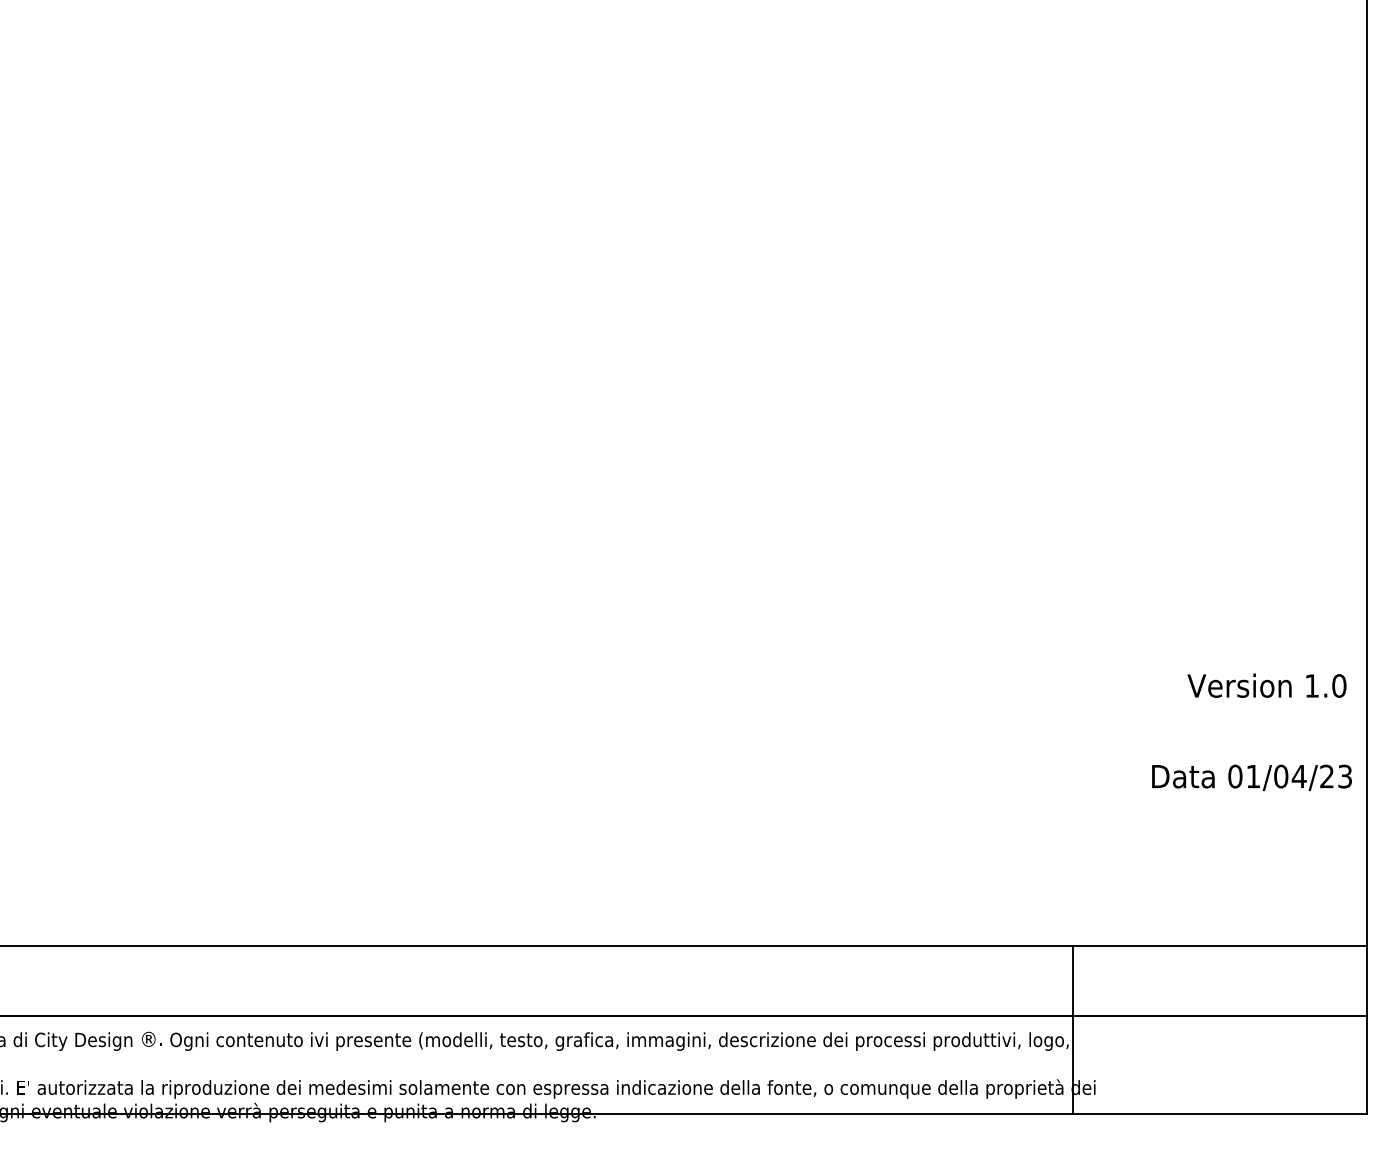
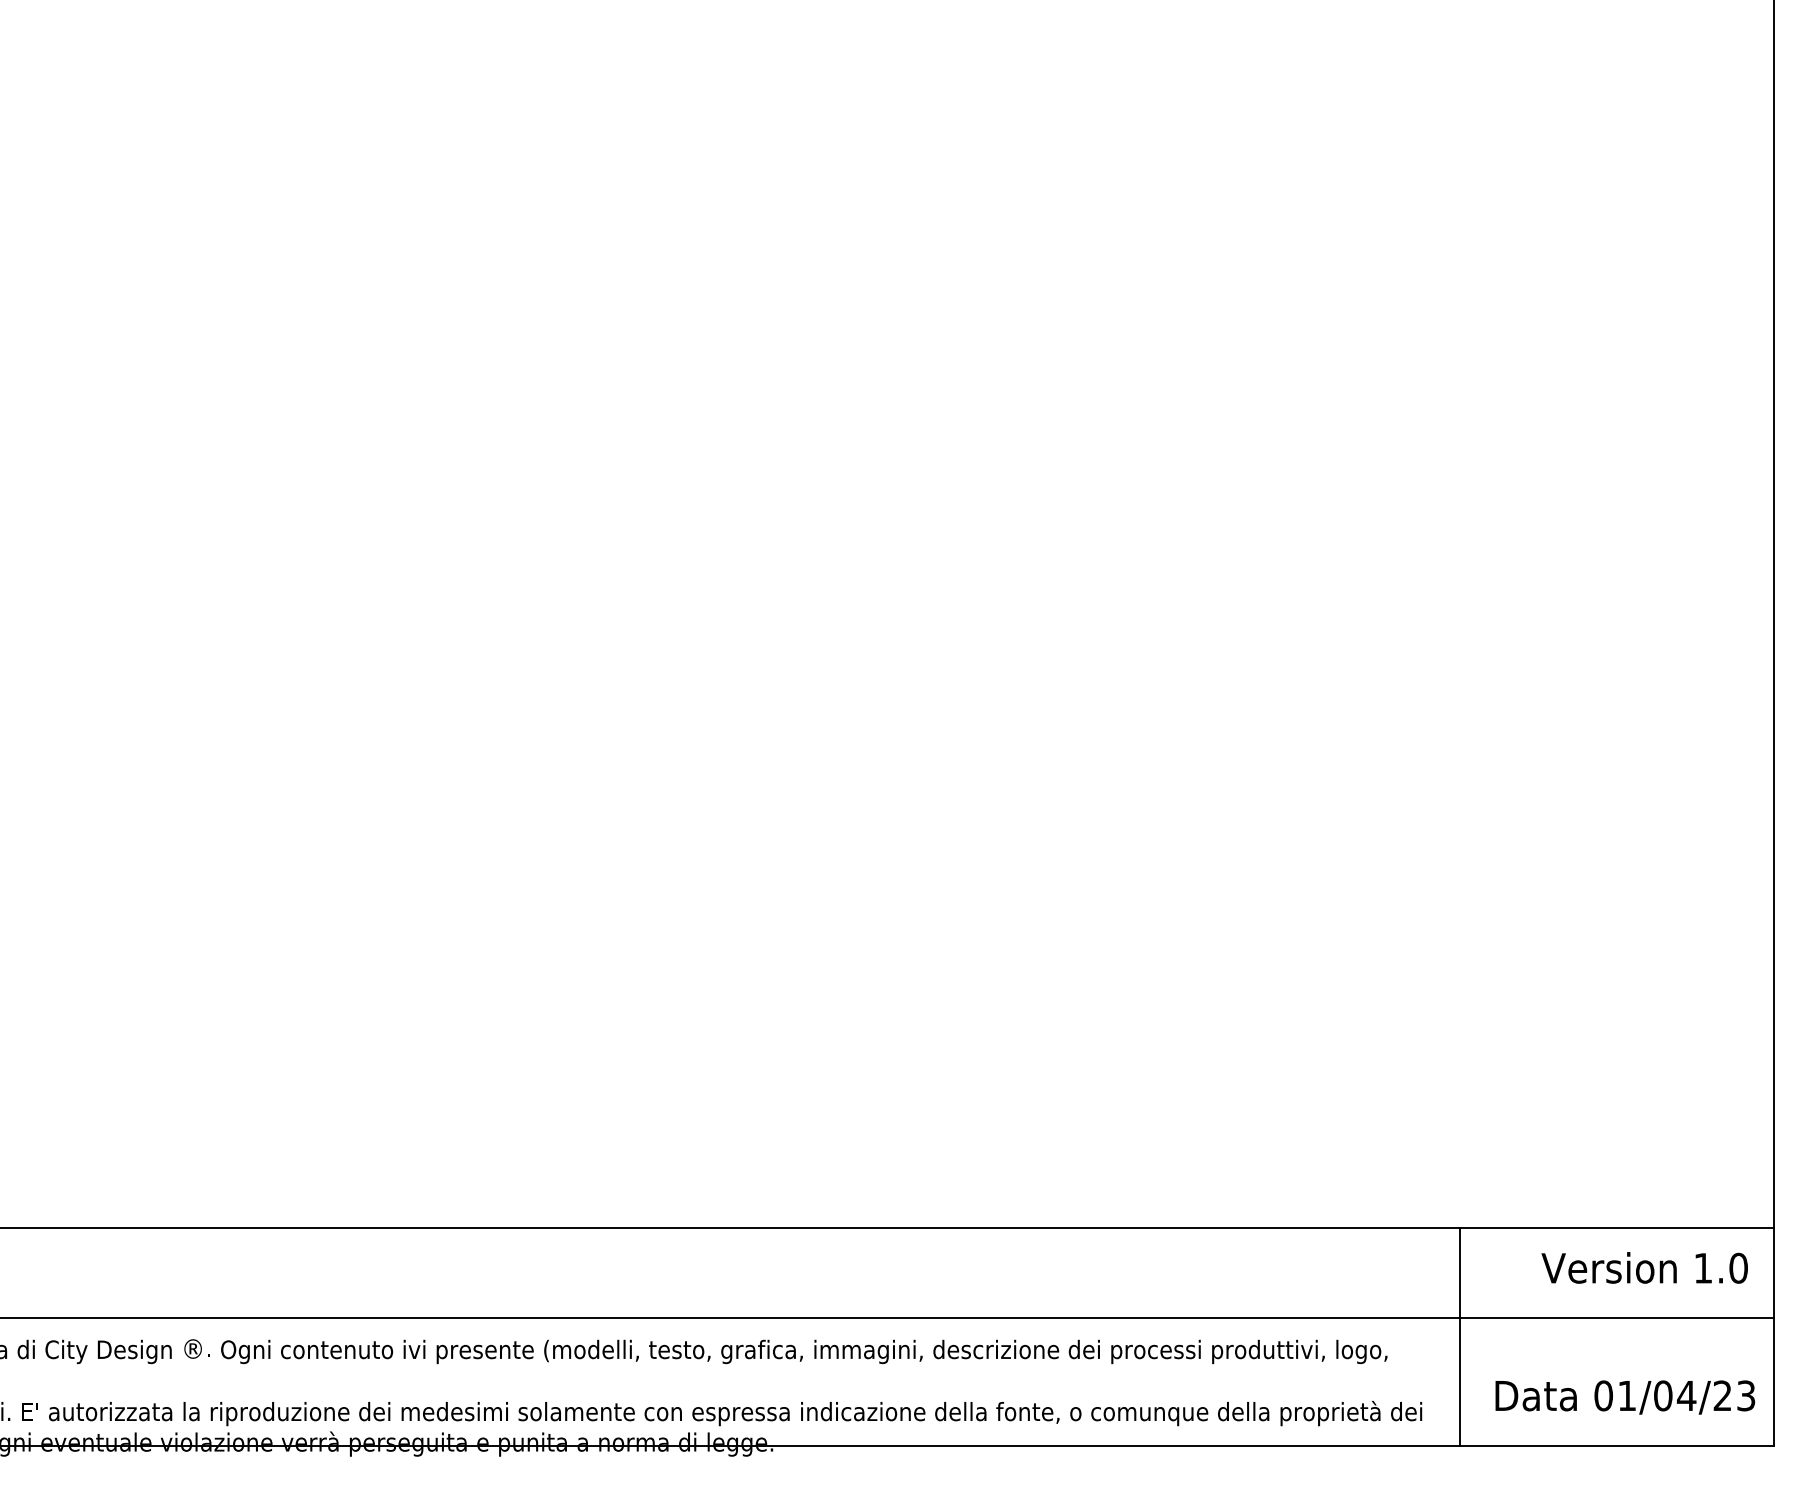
text: (1266, 685) -> (1644, 1267), moved
text: (1252, 777) -> (1625, 1397), moved
line: (1072, 1029) -> (1459, 1336), moved

